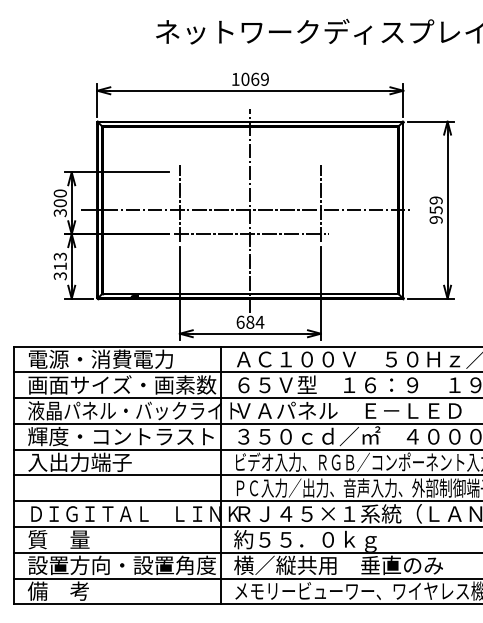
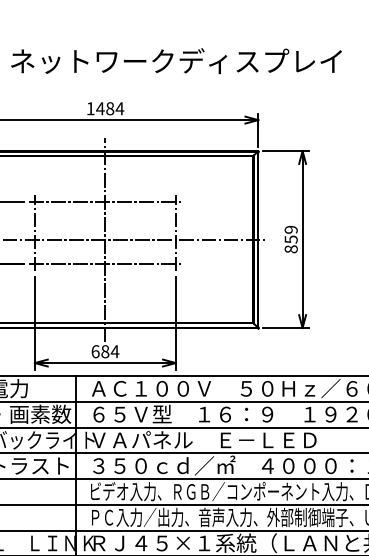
text: (255, 78) -> (110, 107), 1069 -> 1484
line: (250, 172) -> (105, 201), added
text: (435, 219) -> (290, 248), 959 -> 859

